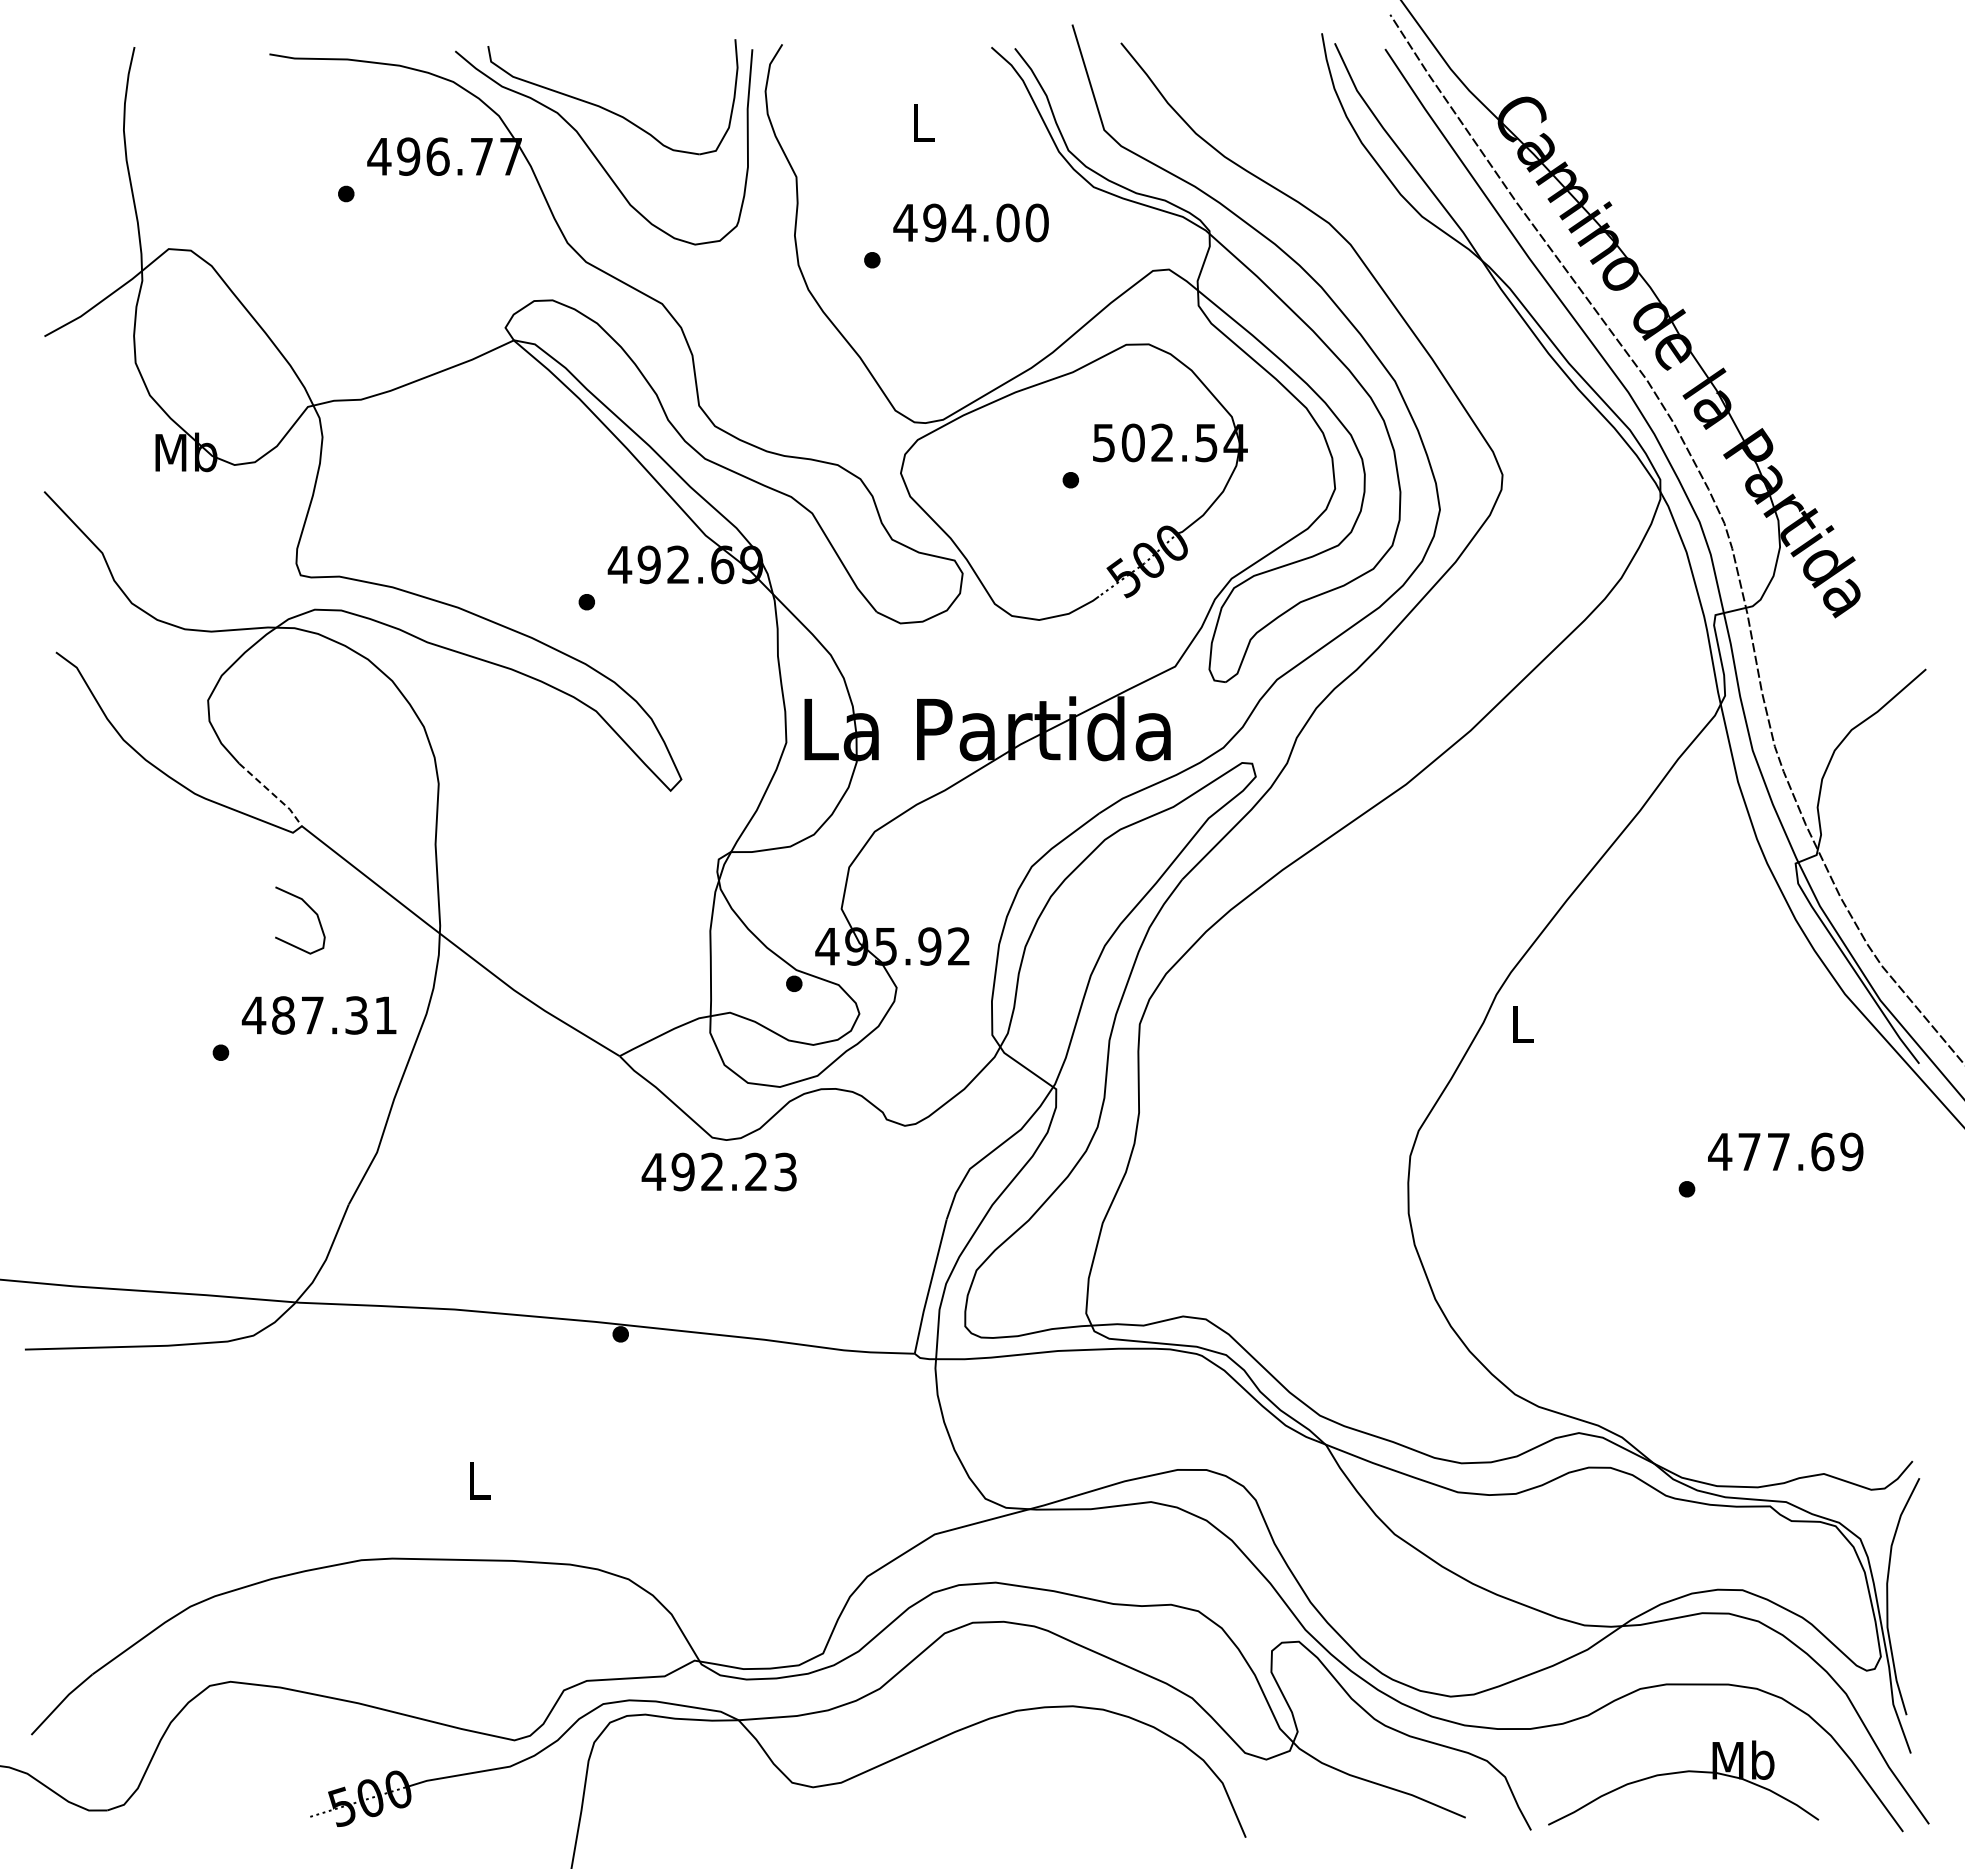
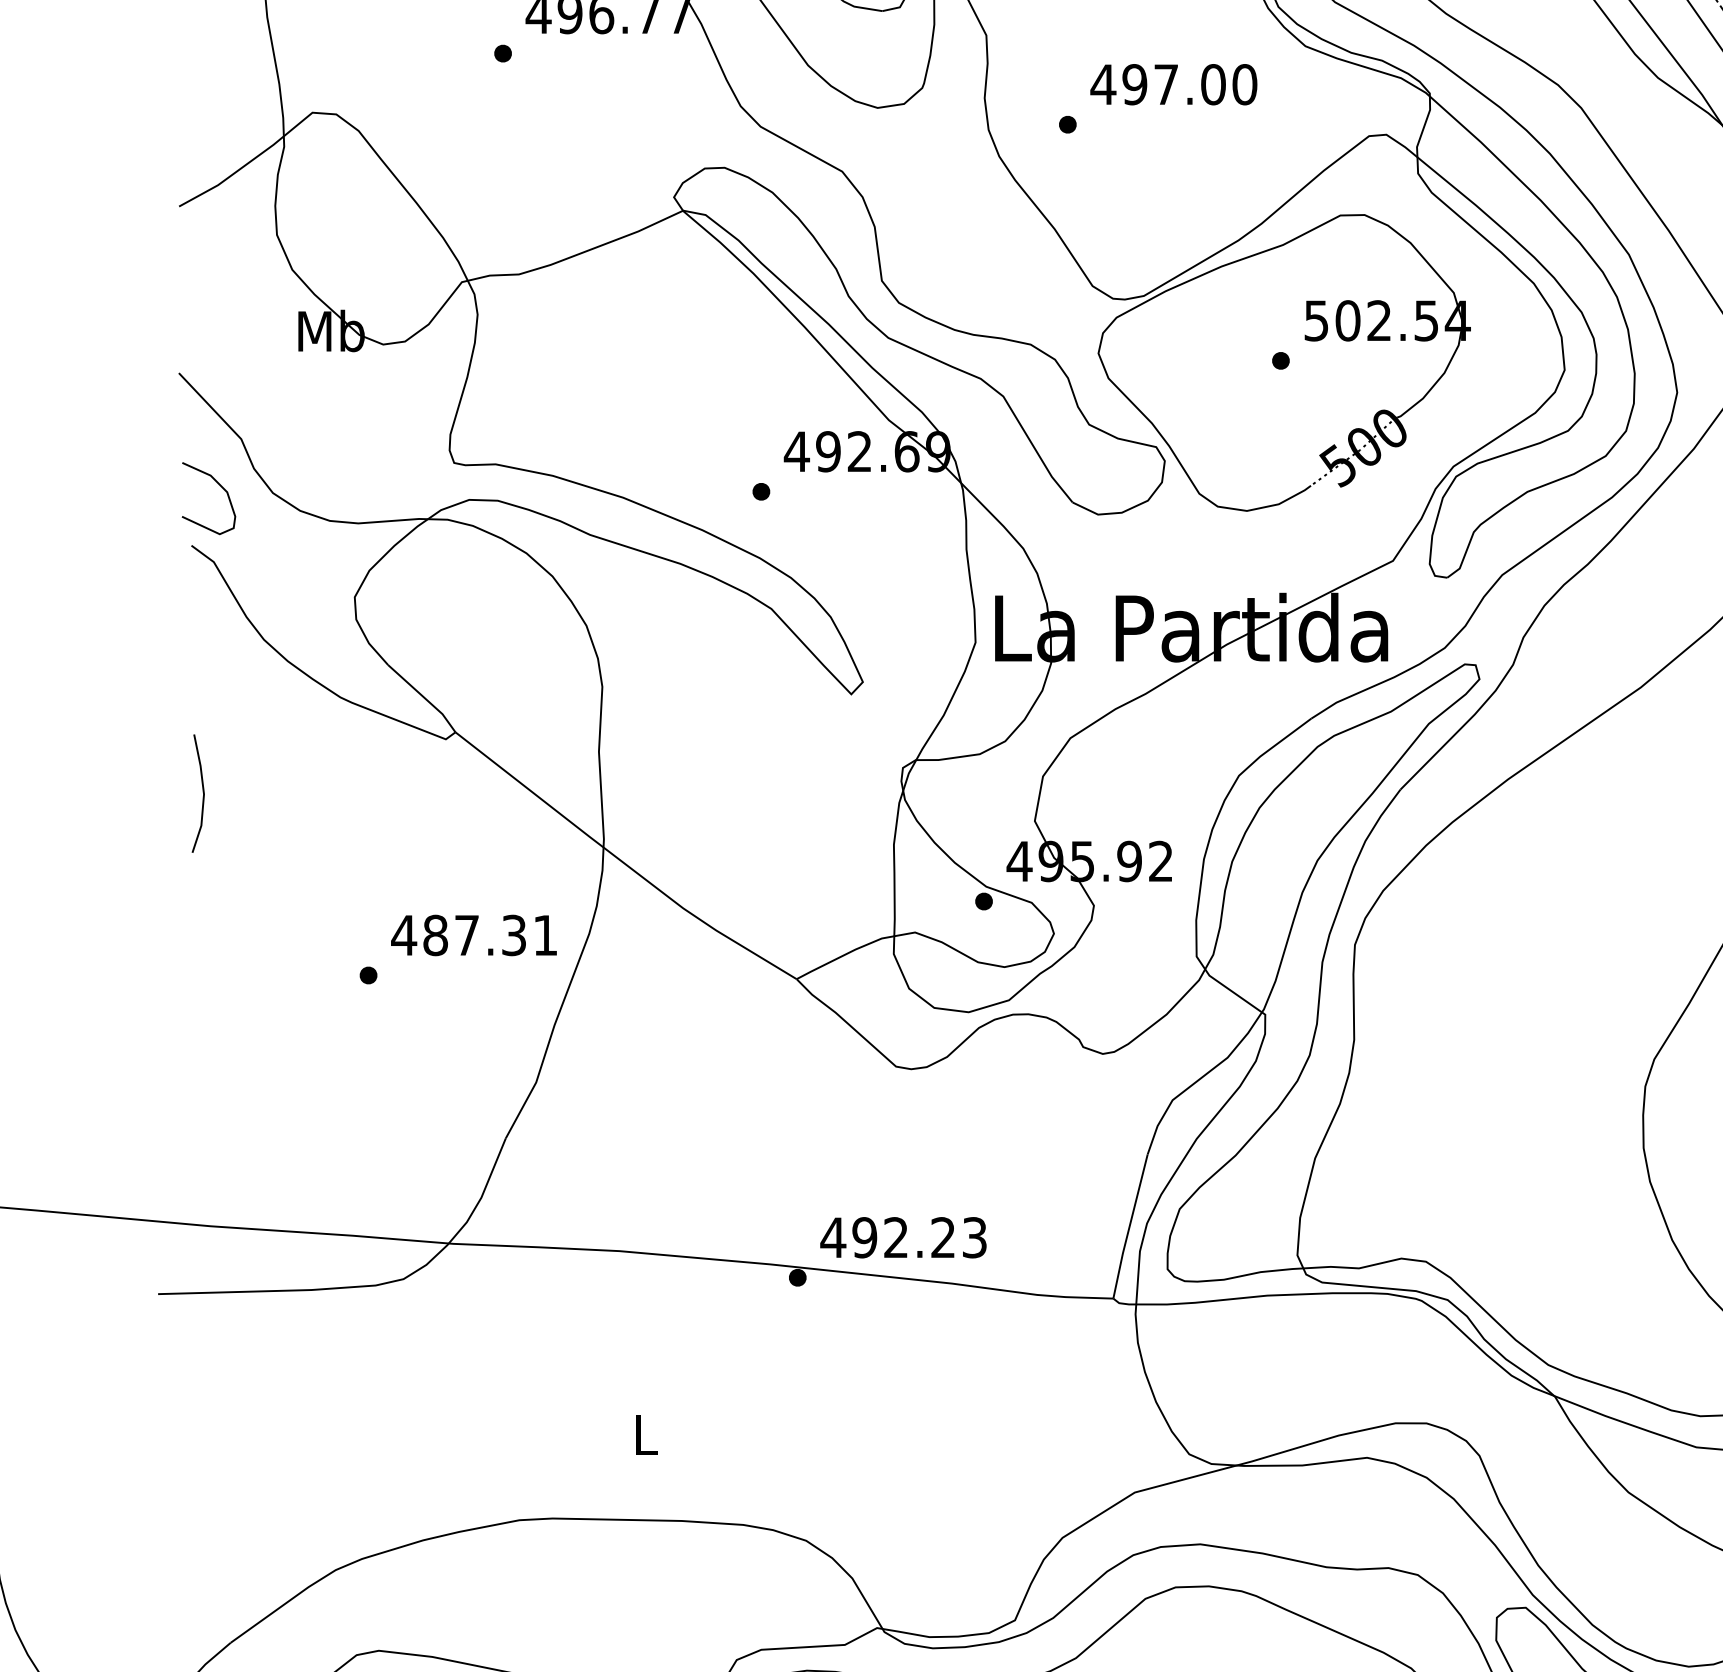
text: (963, 222) -> (1165, 84), 494.00 -> 497.00
line: (272, 794) -> (423, 698), dashed -> solid
line: (66, 883) -> (202, 793), added
curve: (310, 909) -> (219, 486), moved
text: (718, 1171) -> (902, 1237), moved

